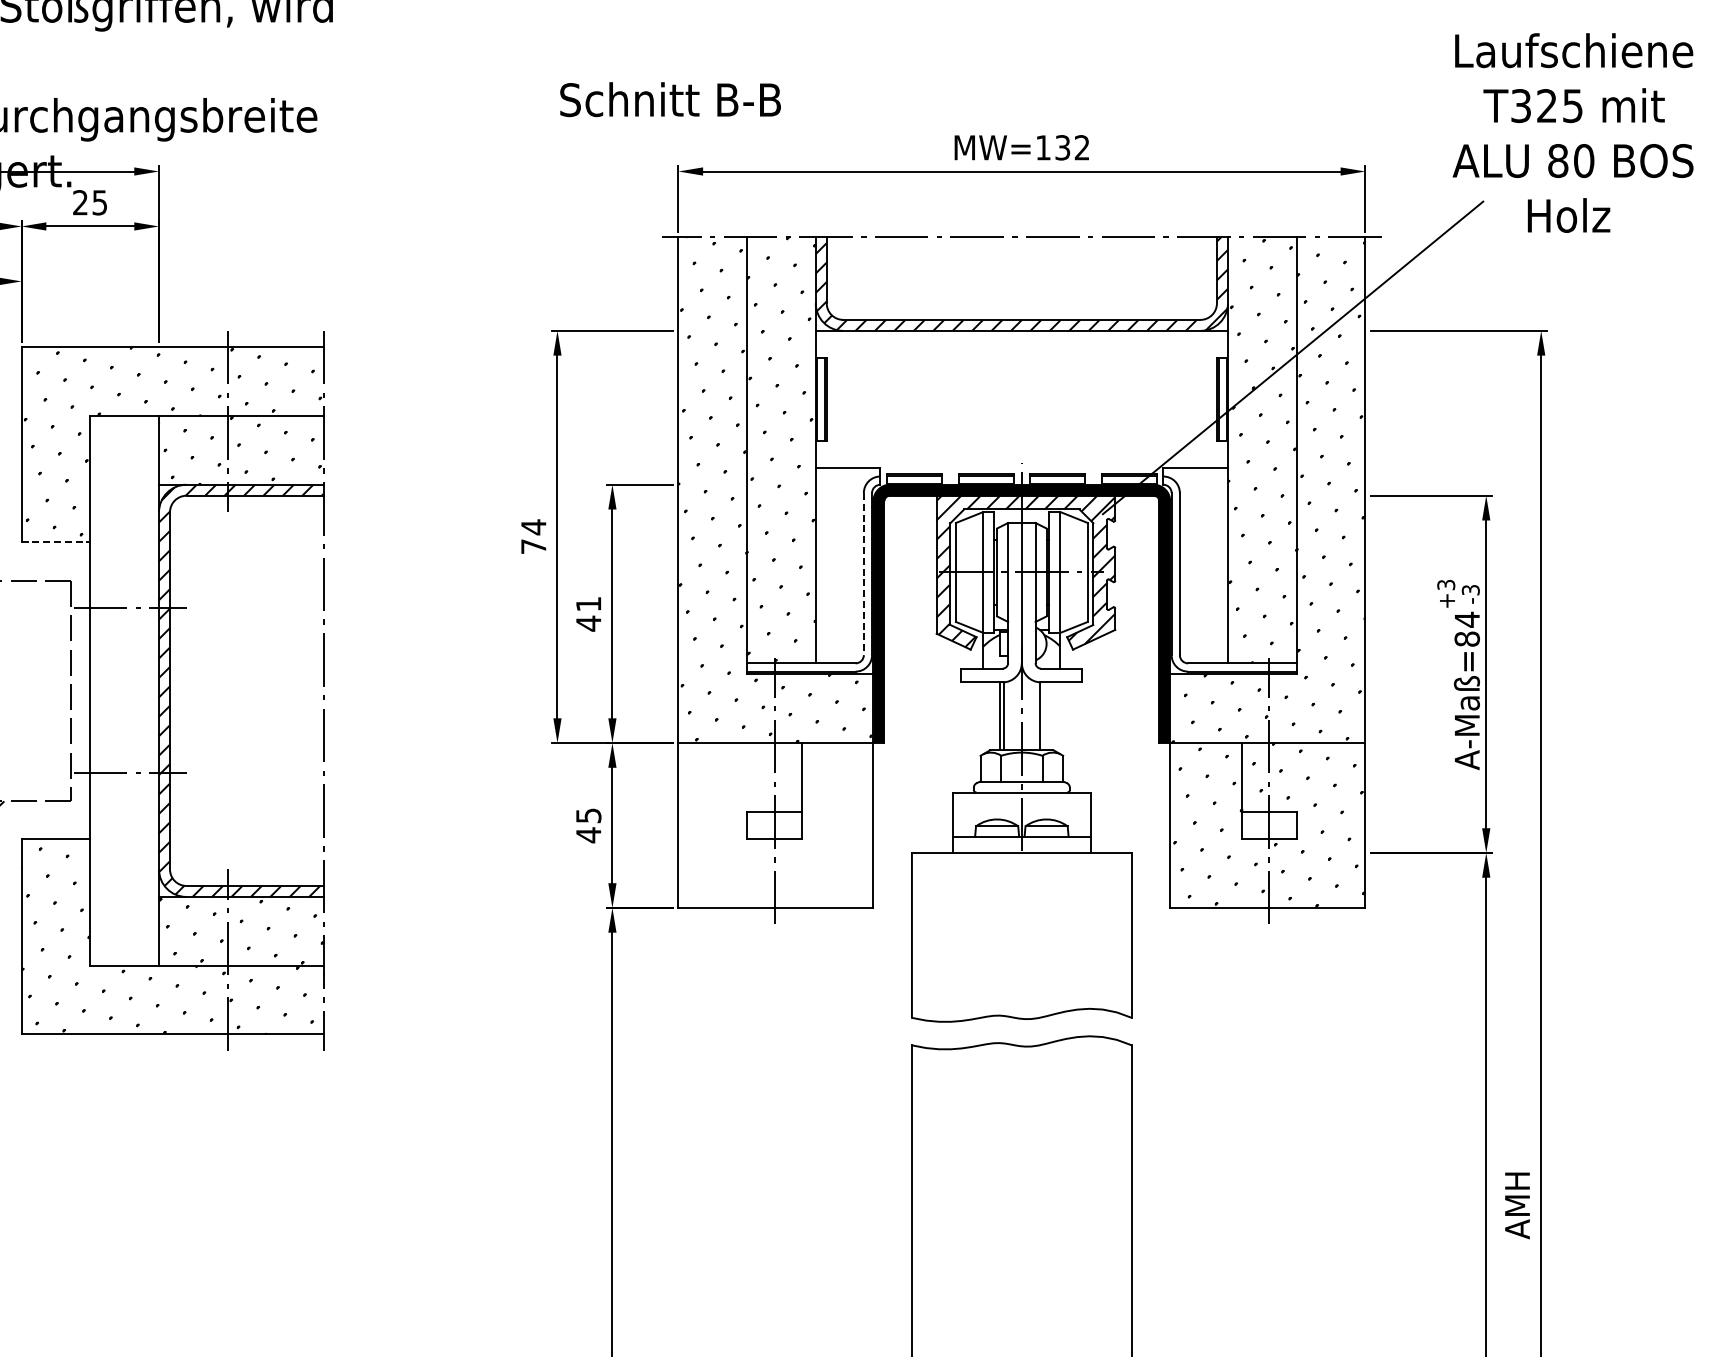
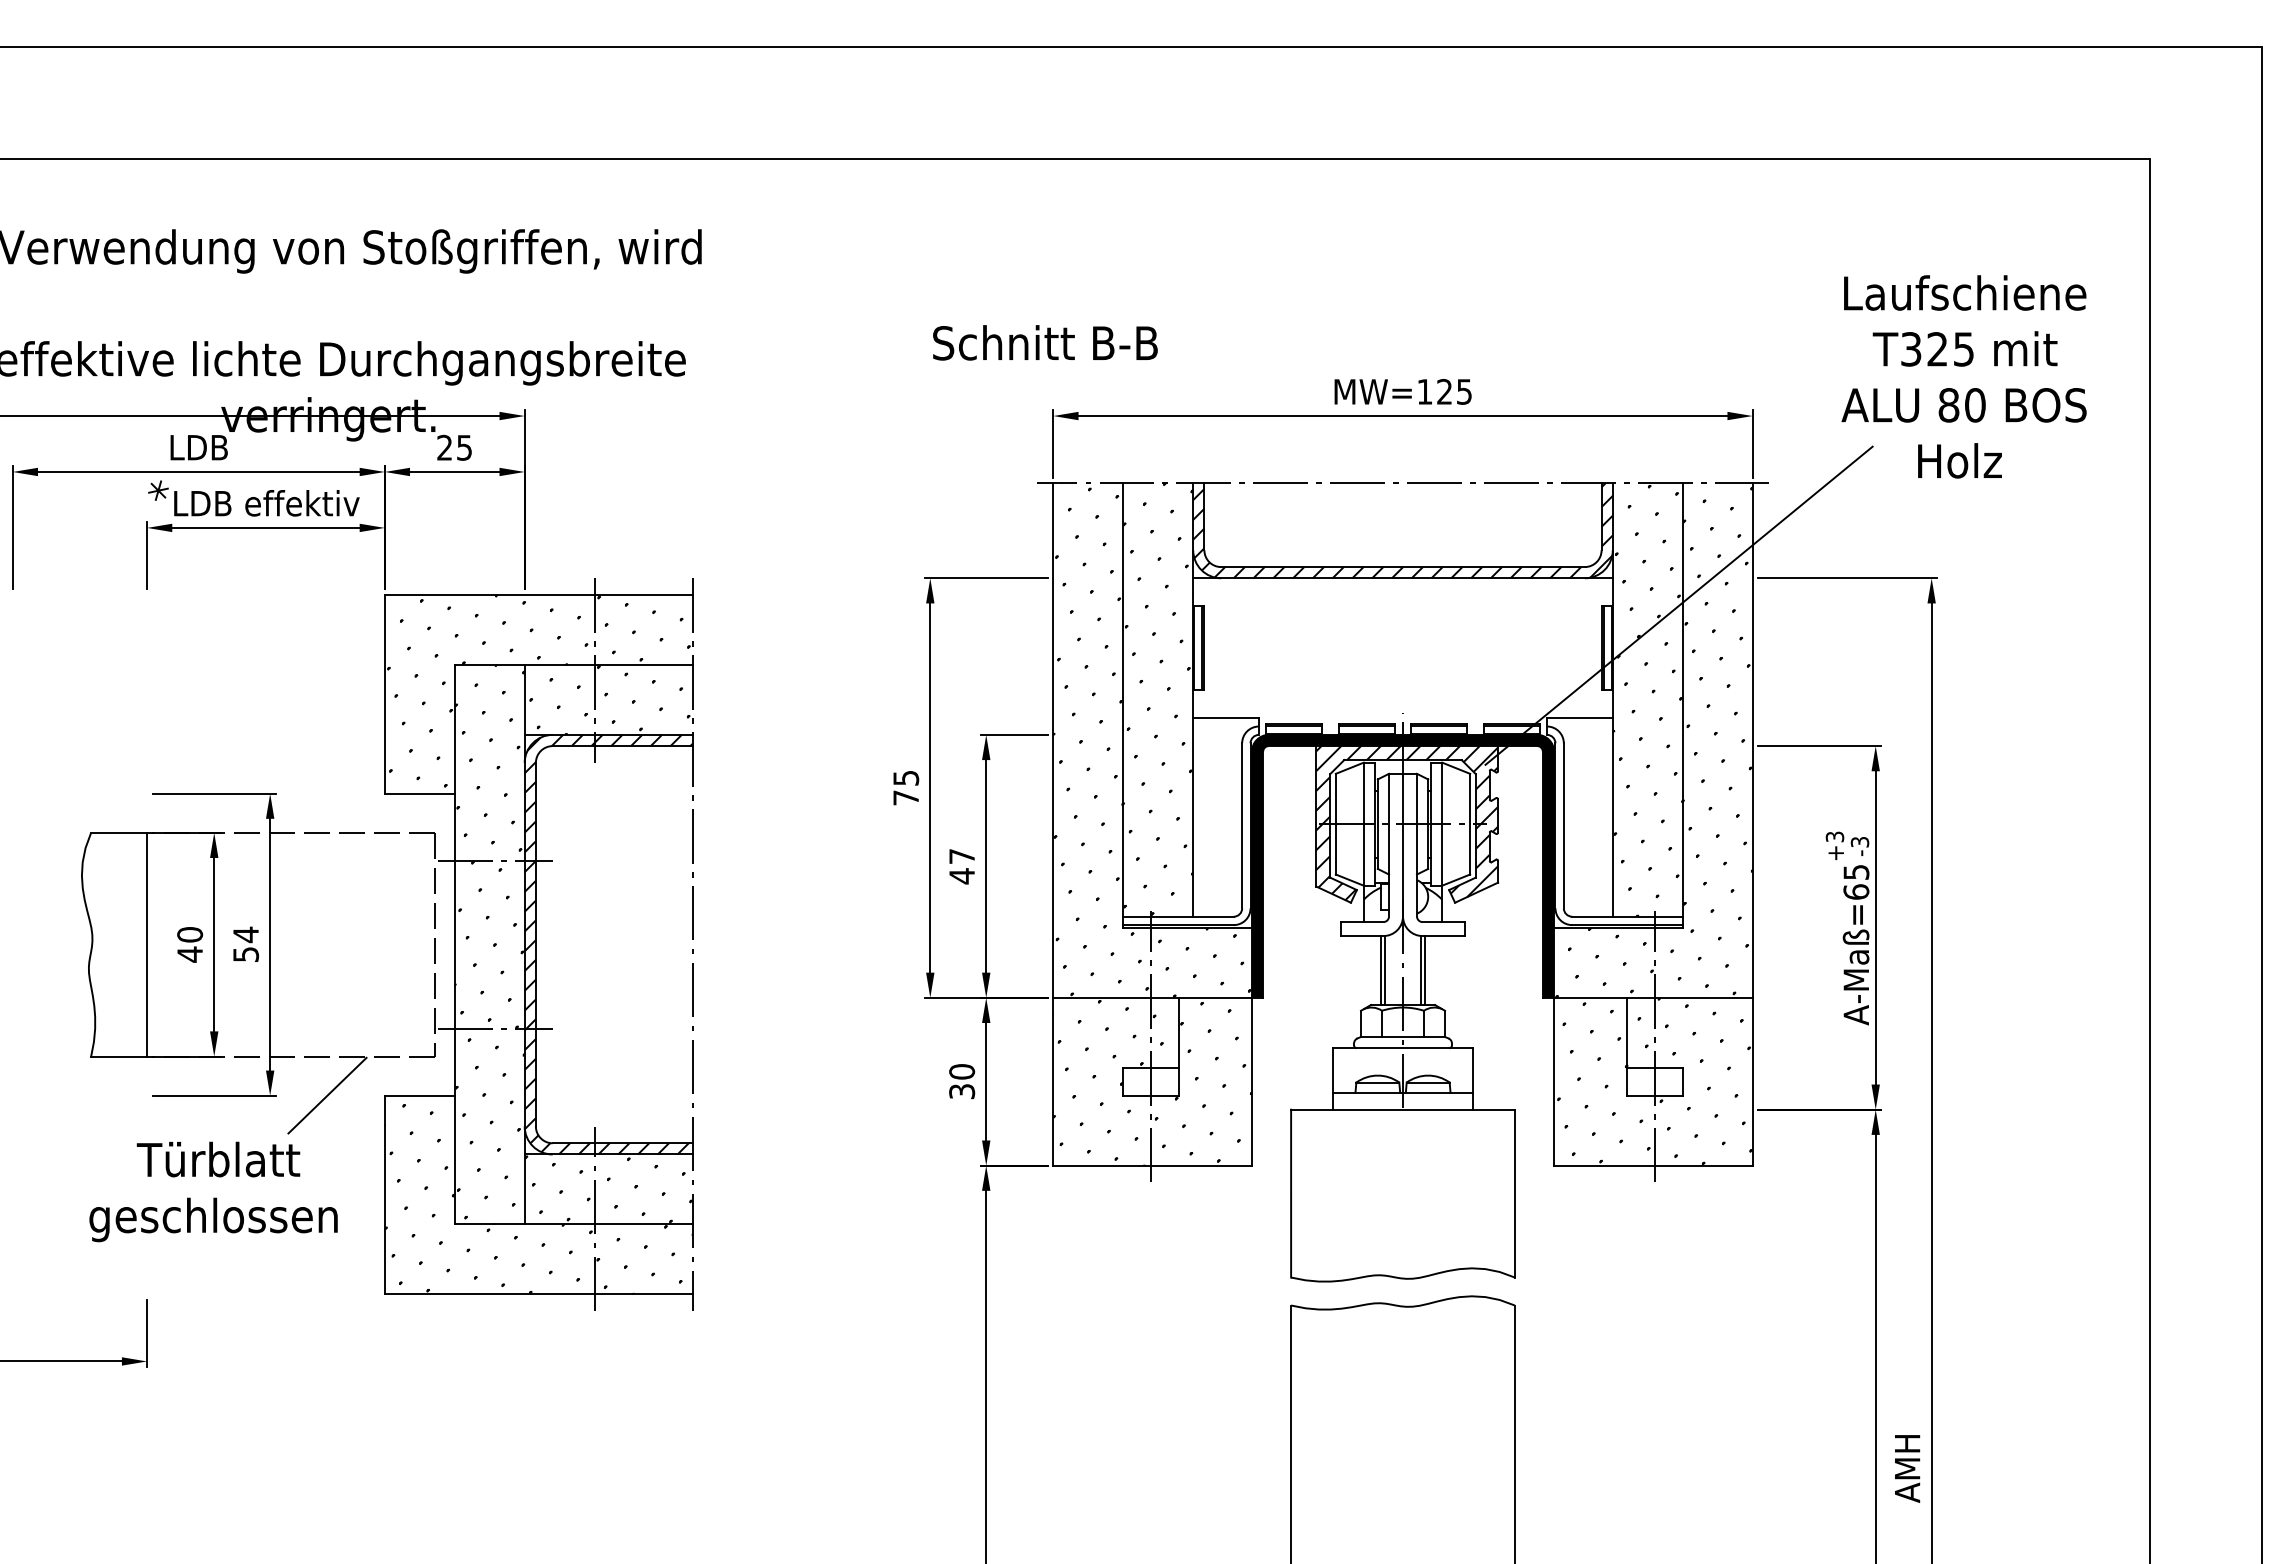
text: (1072, 147) -> (1454, 391), MW=132 -> MW=125
text: (534, 527) -> (906, 778), 74 -> 75
line: (55, 542) -> (419, 793), dashed -> solid
line: (864, 573) -> (1242, 825), dashed -> solid
text: (588, 604) -> (961, 856), 41 -> 47
text: (1467, 628) -> (1856, 881), A-Maß=84 -> A-Maß=65
hatch: (124, 690) -> (489, 944), added
line: (1043, 716) -> (1425, 970), added
text: (589, 825) -> (962, 1081), 45 -> 30
hatch: (775, 826) -> (1152, 1082), added

